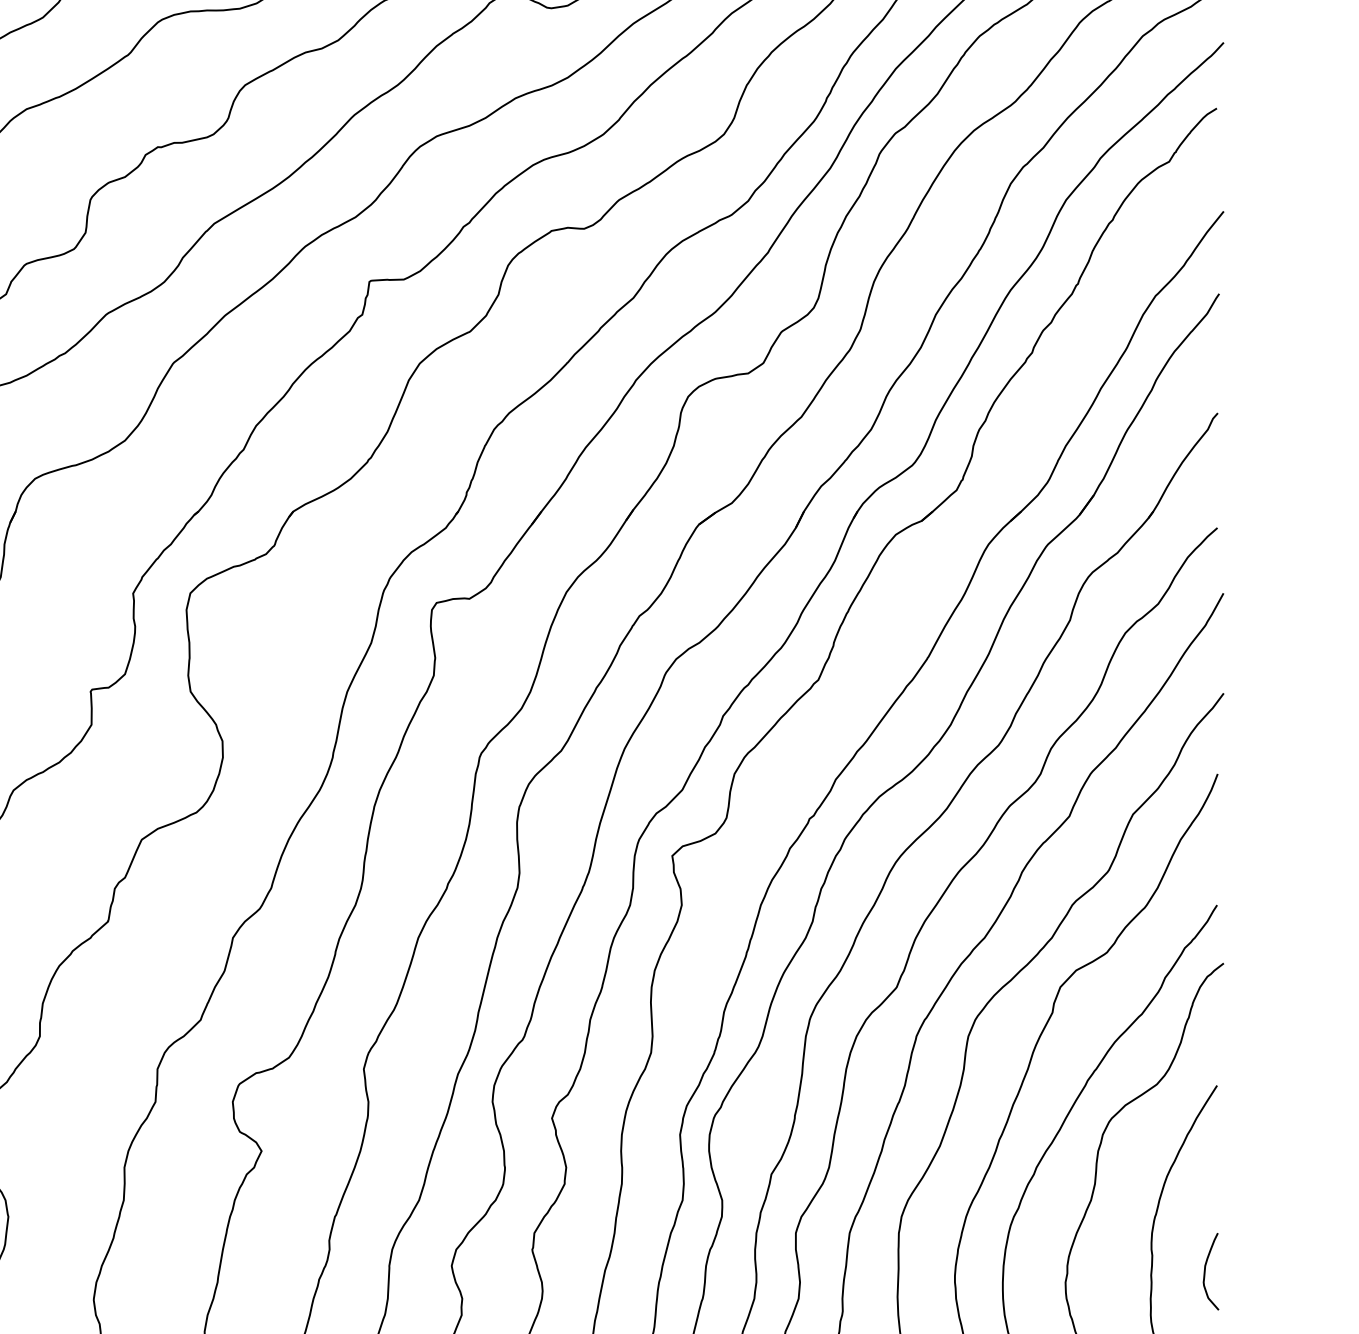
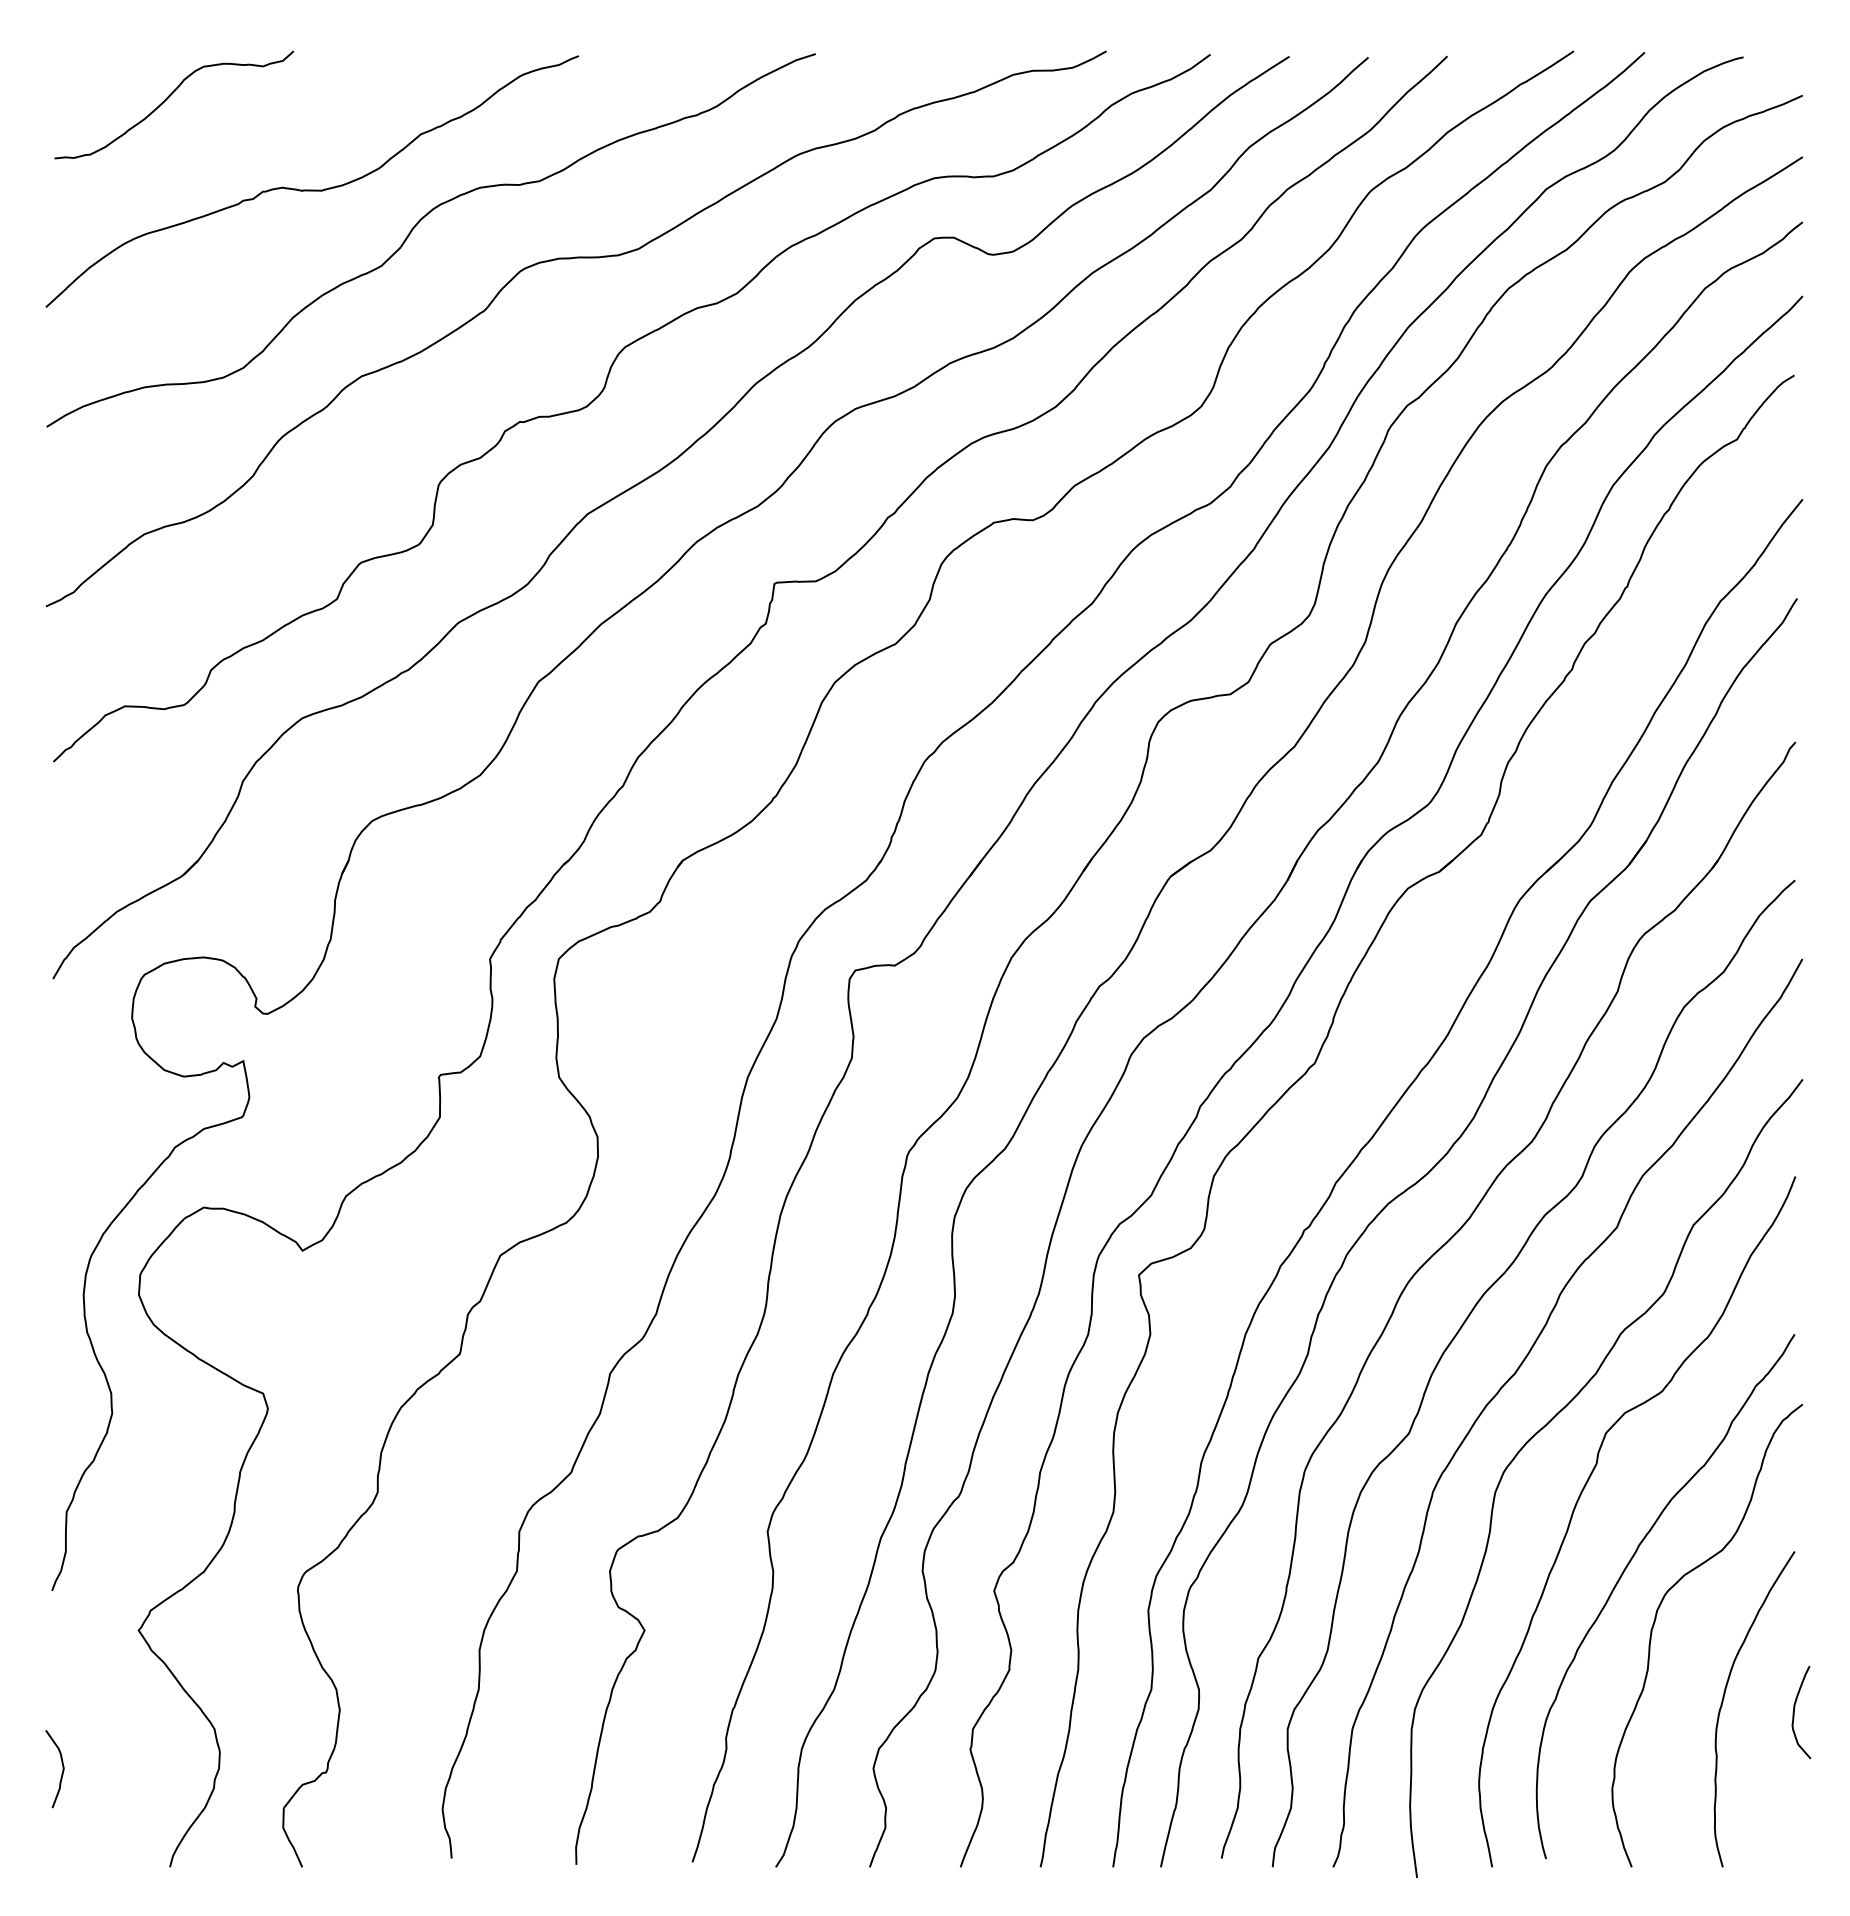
curve: (1205, 1271) -> (1794, 1712), moved

